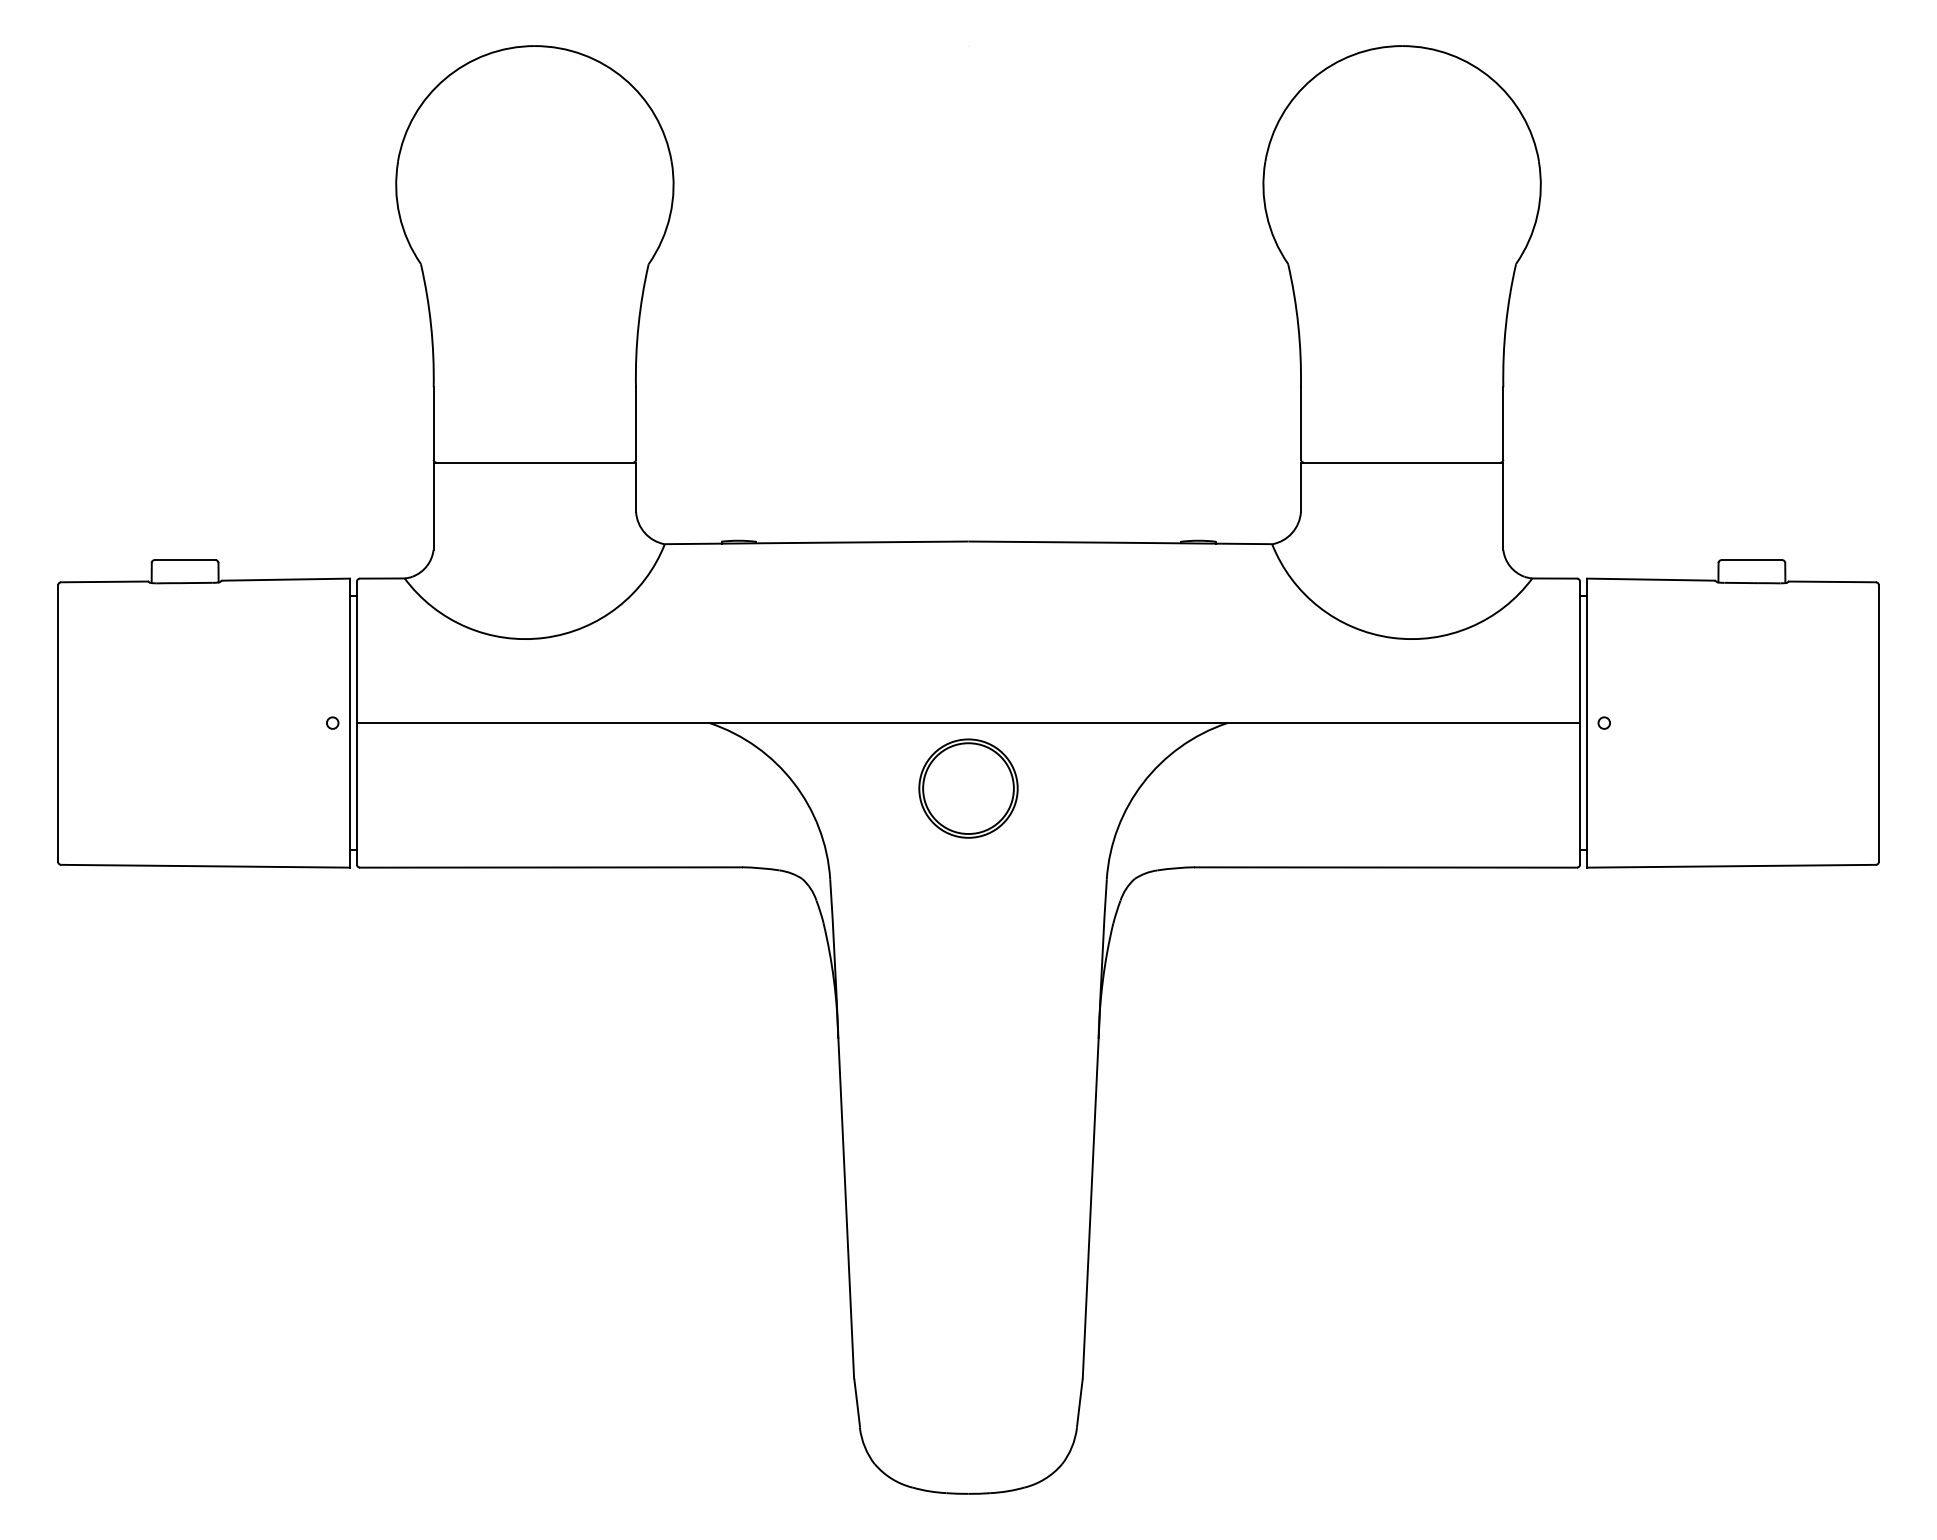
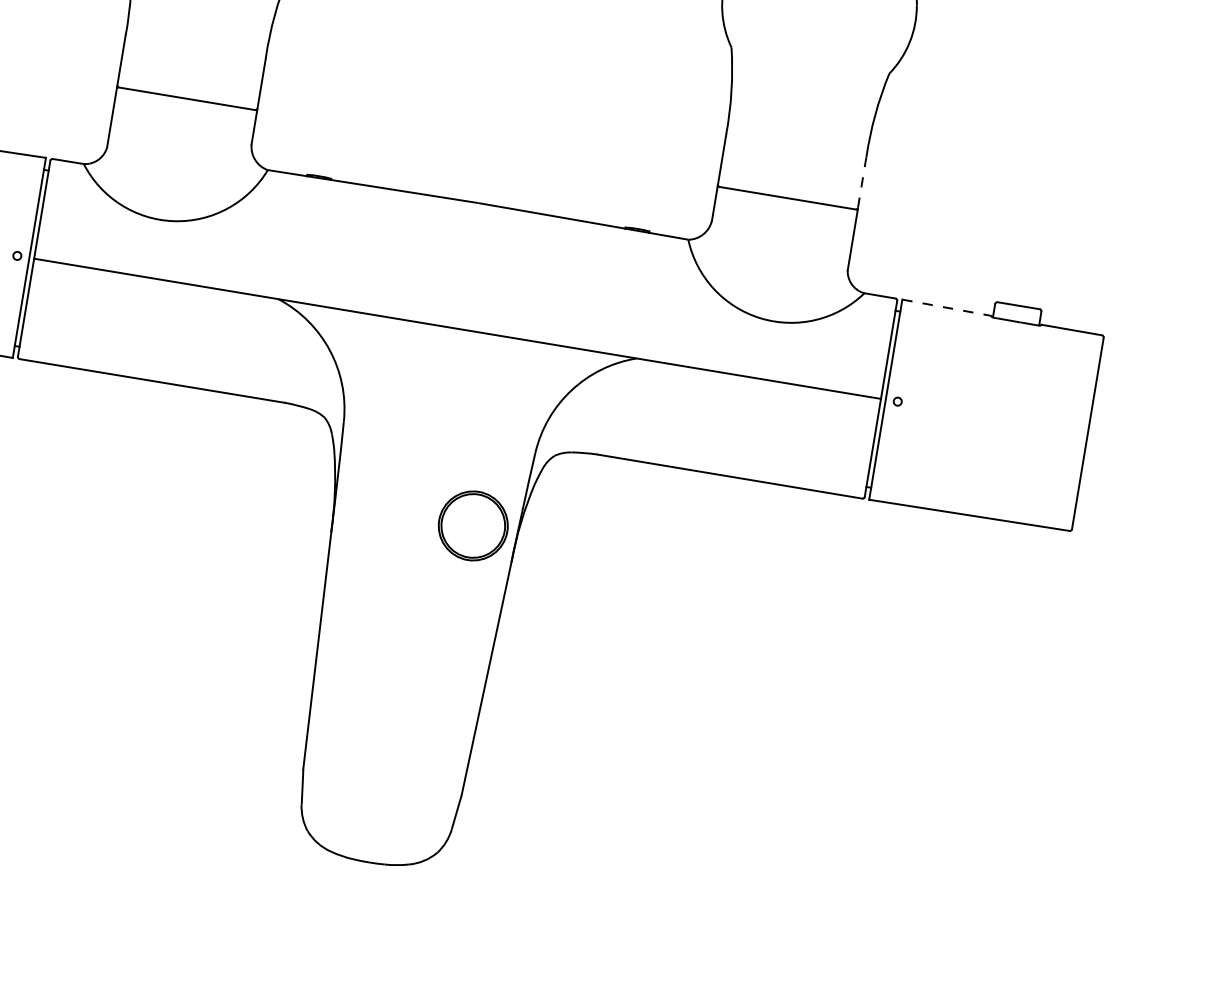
line: (1503, 423) -> (862, 182), solid -> dashed
line: (1650, 579) -> (946, 307), solid -> dashed
part: (968, 788) -> (473, 525), moved

